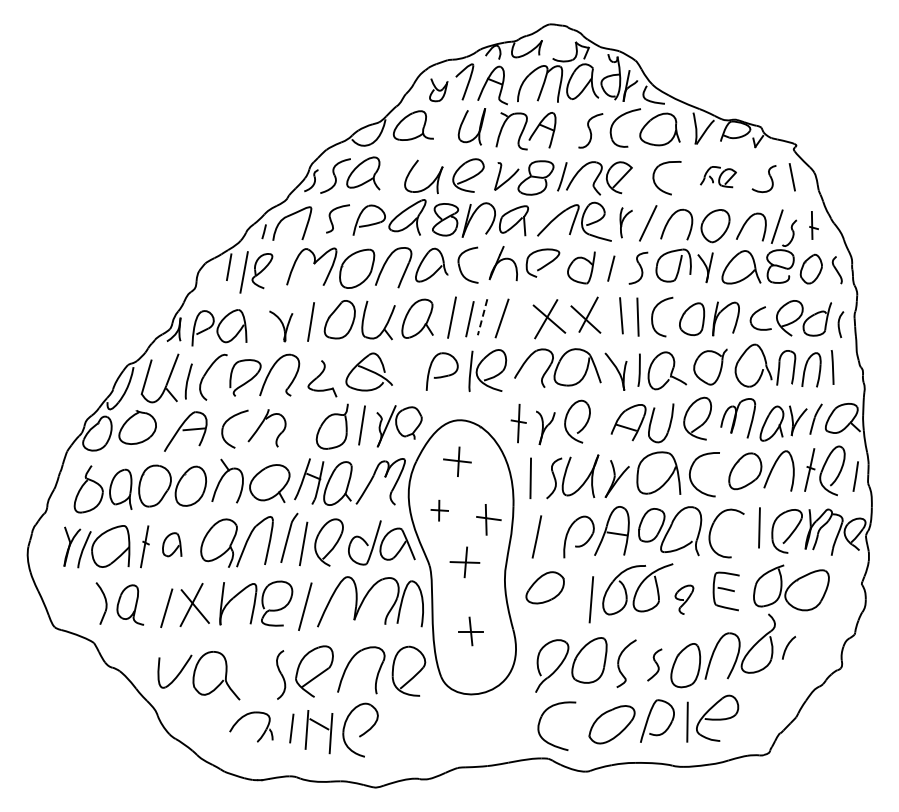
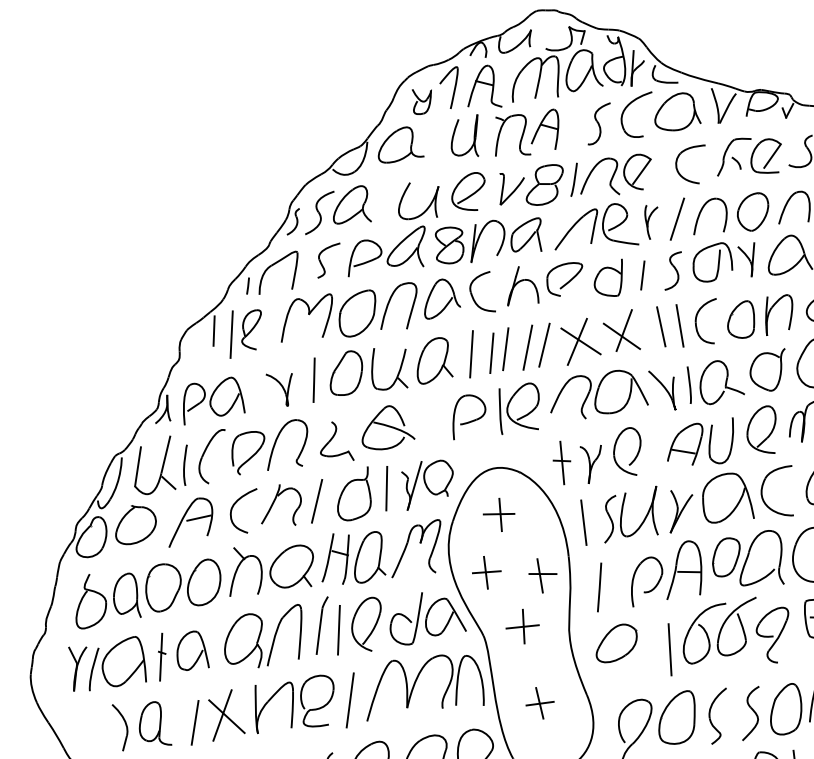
part: (718, 176) -> (749, 156), size x1.67
line: (482, 317) -> (505, 349), dashed -> solid
line: (516, 318) -> (543, 345), added
line: (299, 428) -> (317, 501), added
part: (439, 510) -> (486, 572), size x1.43
part: (172, 544) -> (192, 650), size x1.43
part: (684, 599) -> (774, 635), size x1.67
part: (654, 664) -> (750, 712), size x1.43

